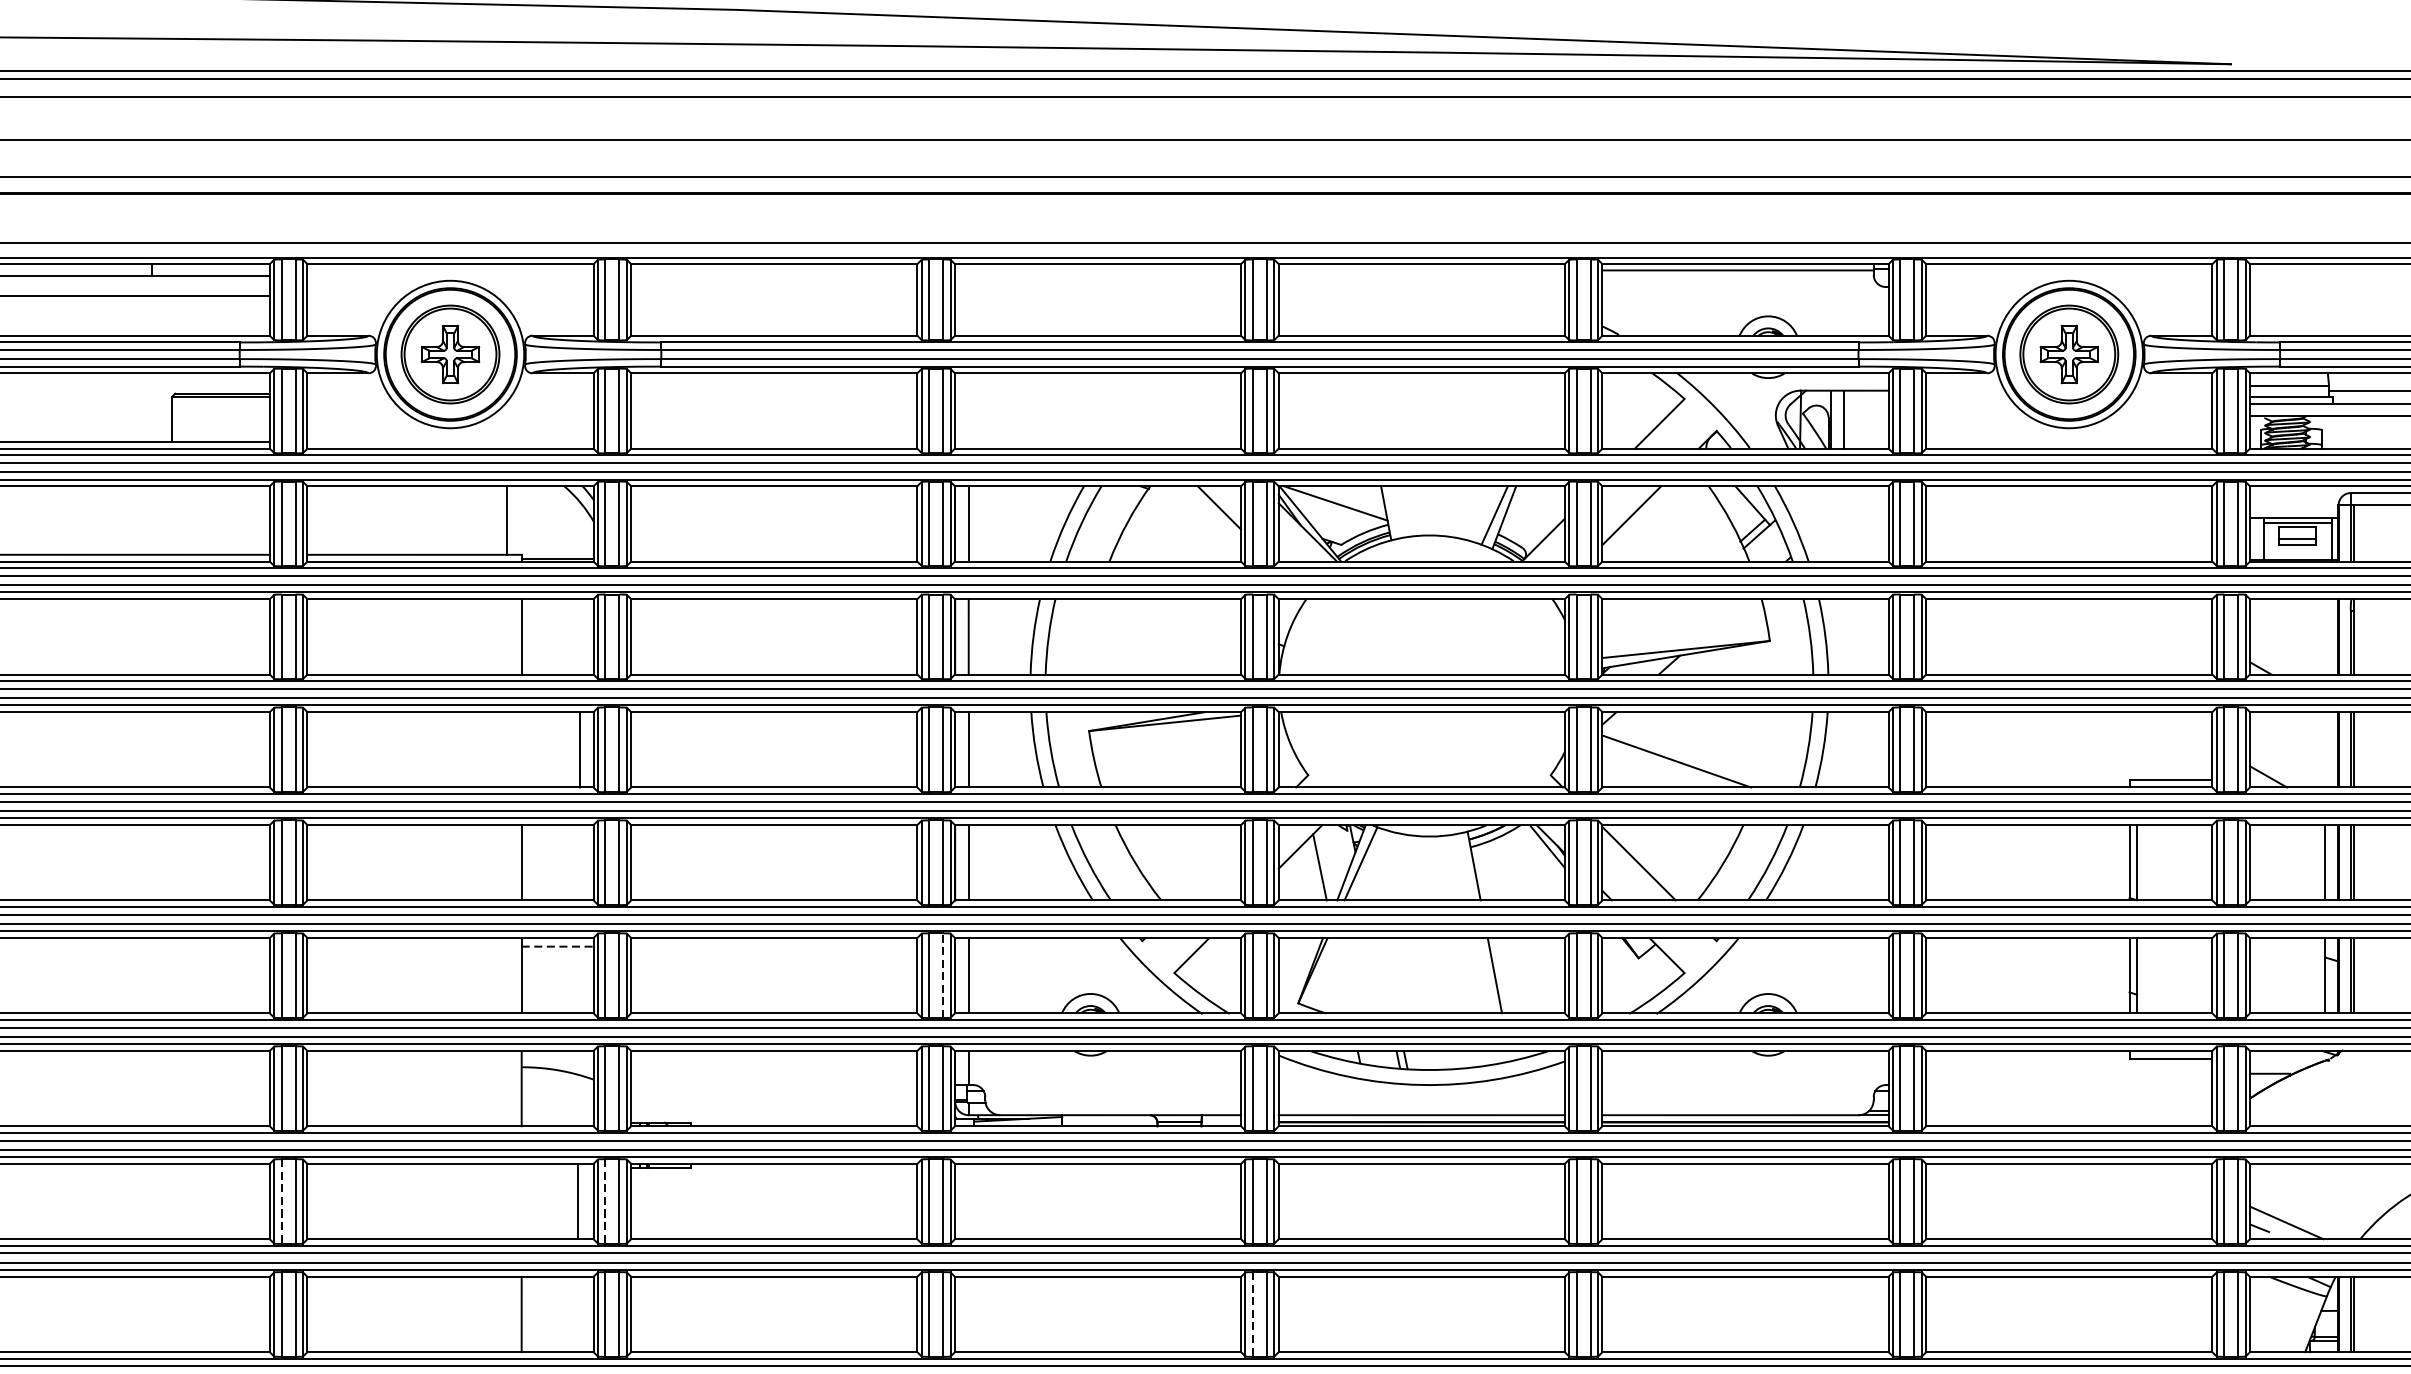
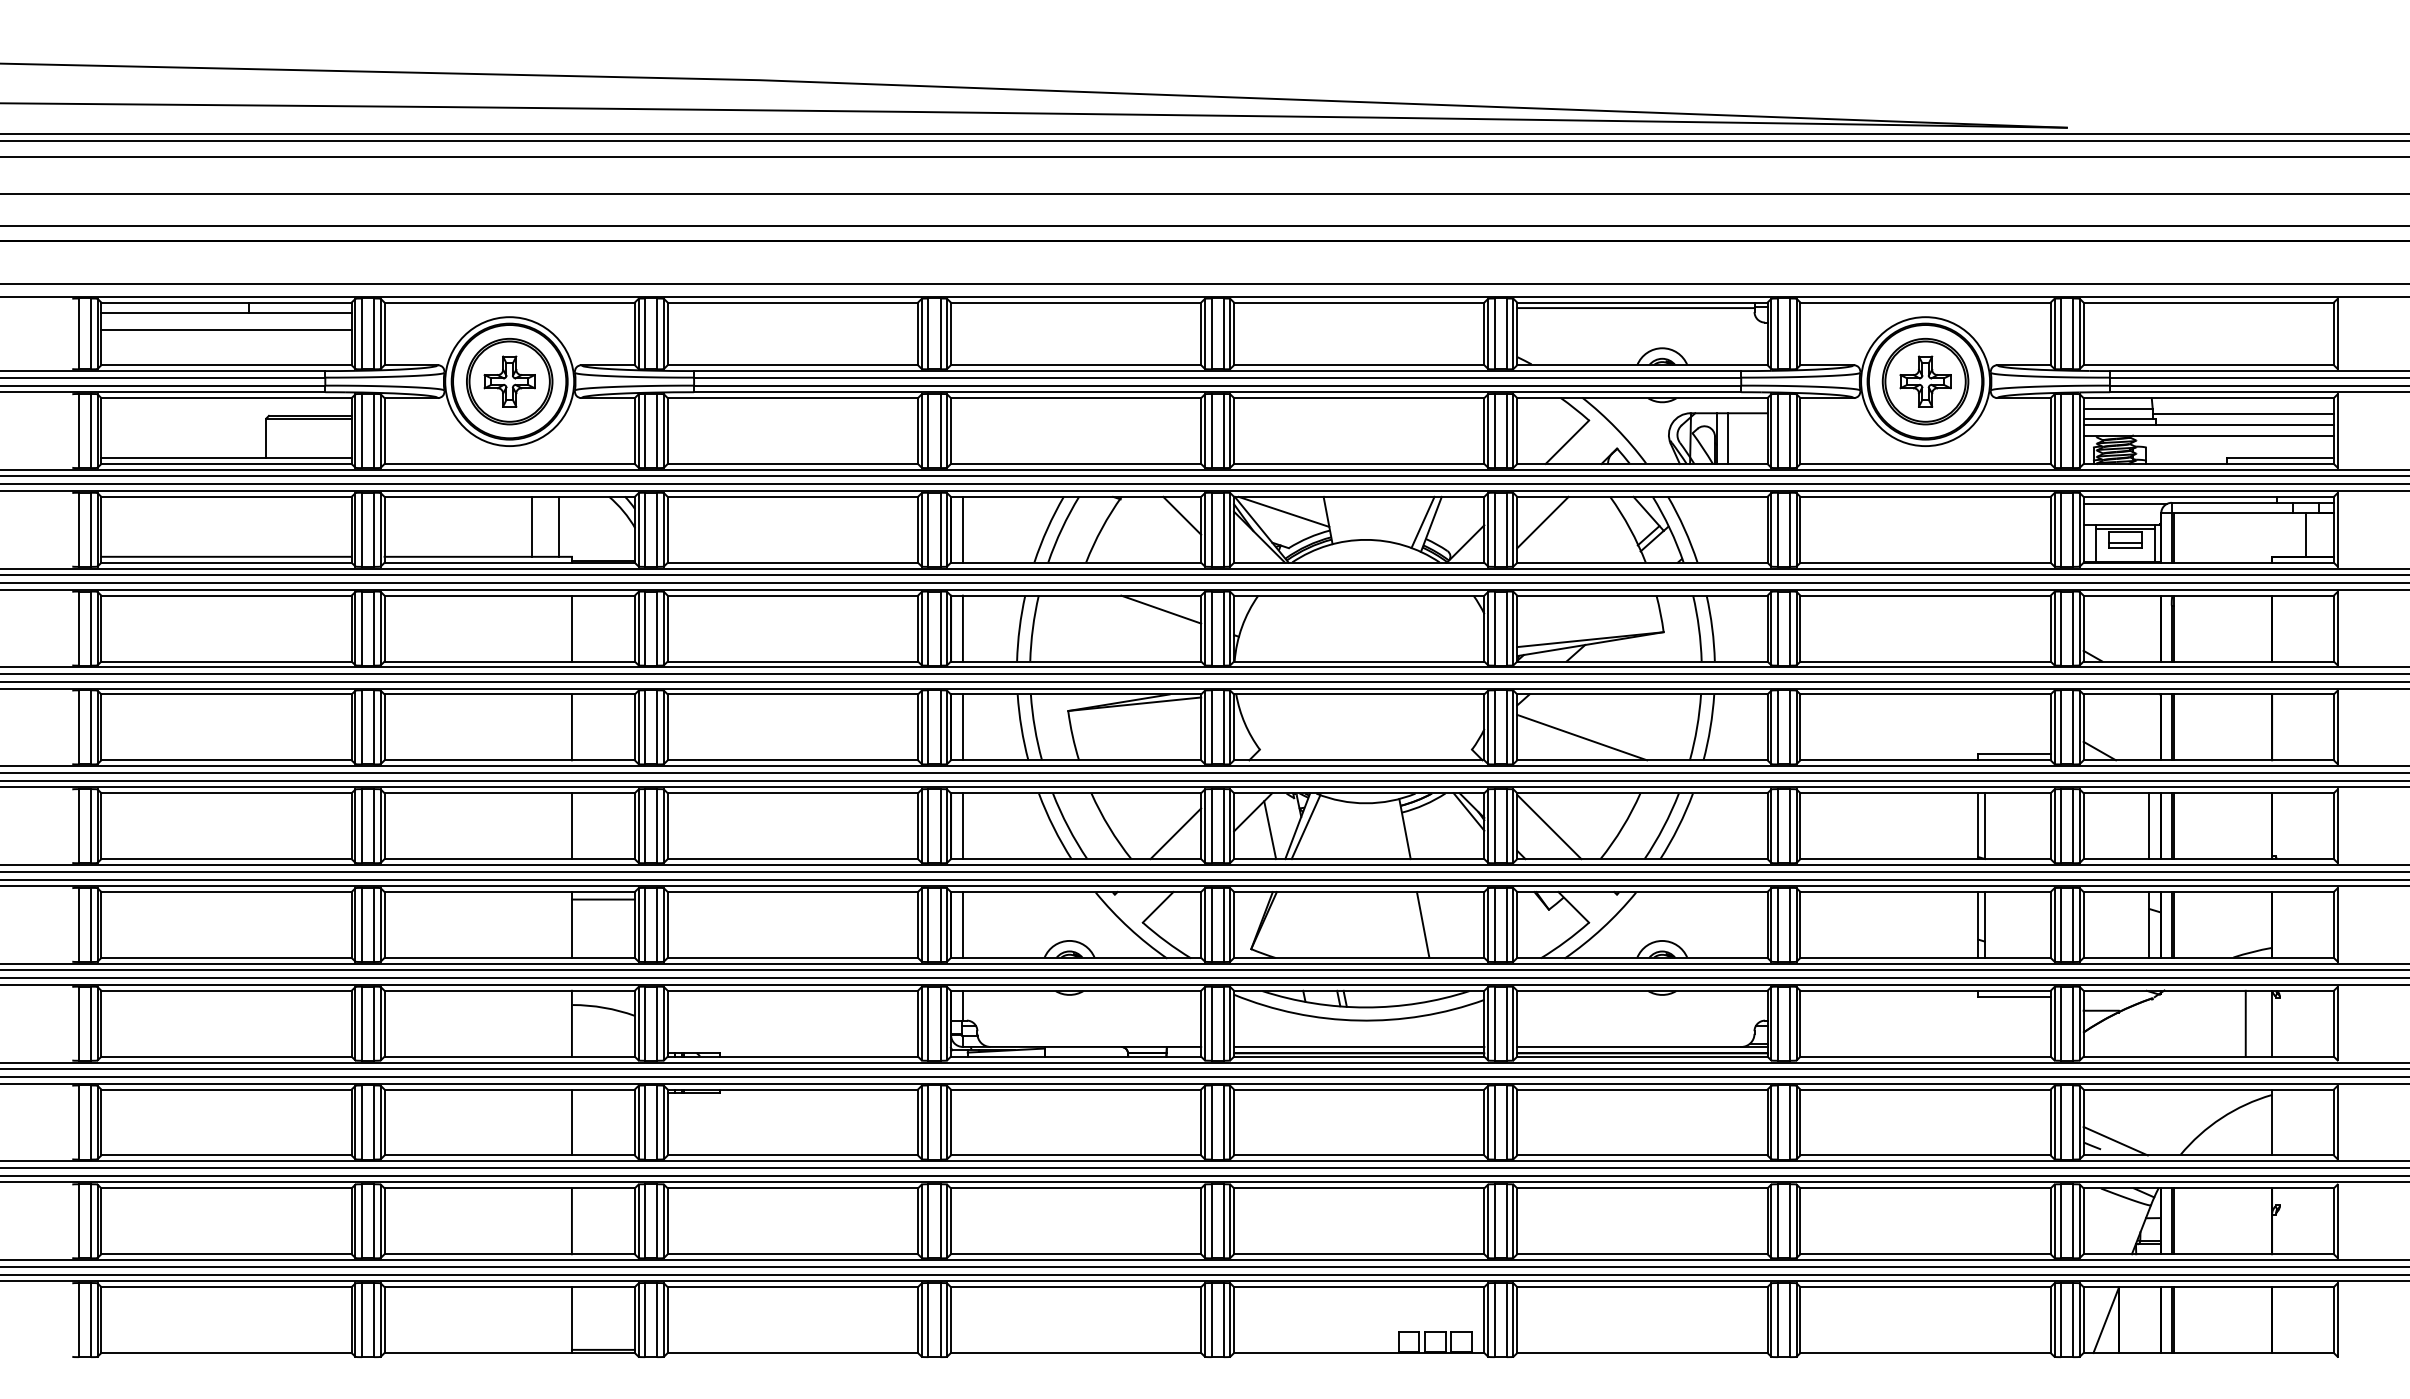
line: (2296, 494) -> (2124, 504), added
line: (476, 520) -> (532, 526), added
line: (1195, 615) -> (1161, 609), added
line: (579, 749) -> (571, 727), moved
line: (1211, 871) -> (1175, 833), added
line: (557, 946) -> (603, 899), dashed -> solid
line: (943, 975) -> (940, 924), dashed -> solid
line: (577, 1201) -> (571, 1122), moved
line: (282, 1202) -> (362, 1123), dashed -> solid
line: (605, 1202) -> (645, 1123), dashed -> solid
line: (1252, 1314) -> (1211, 1221), dashed -> solid

